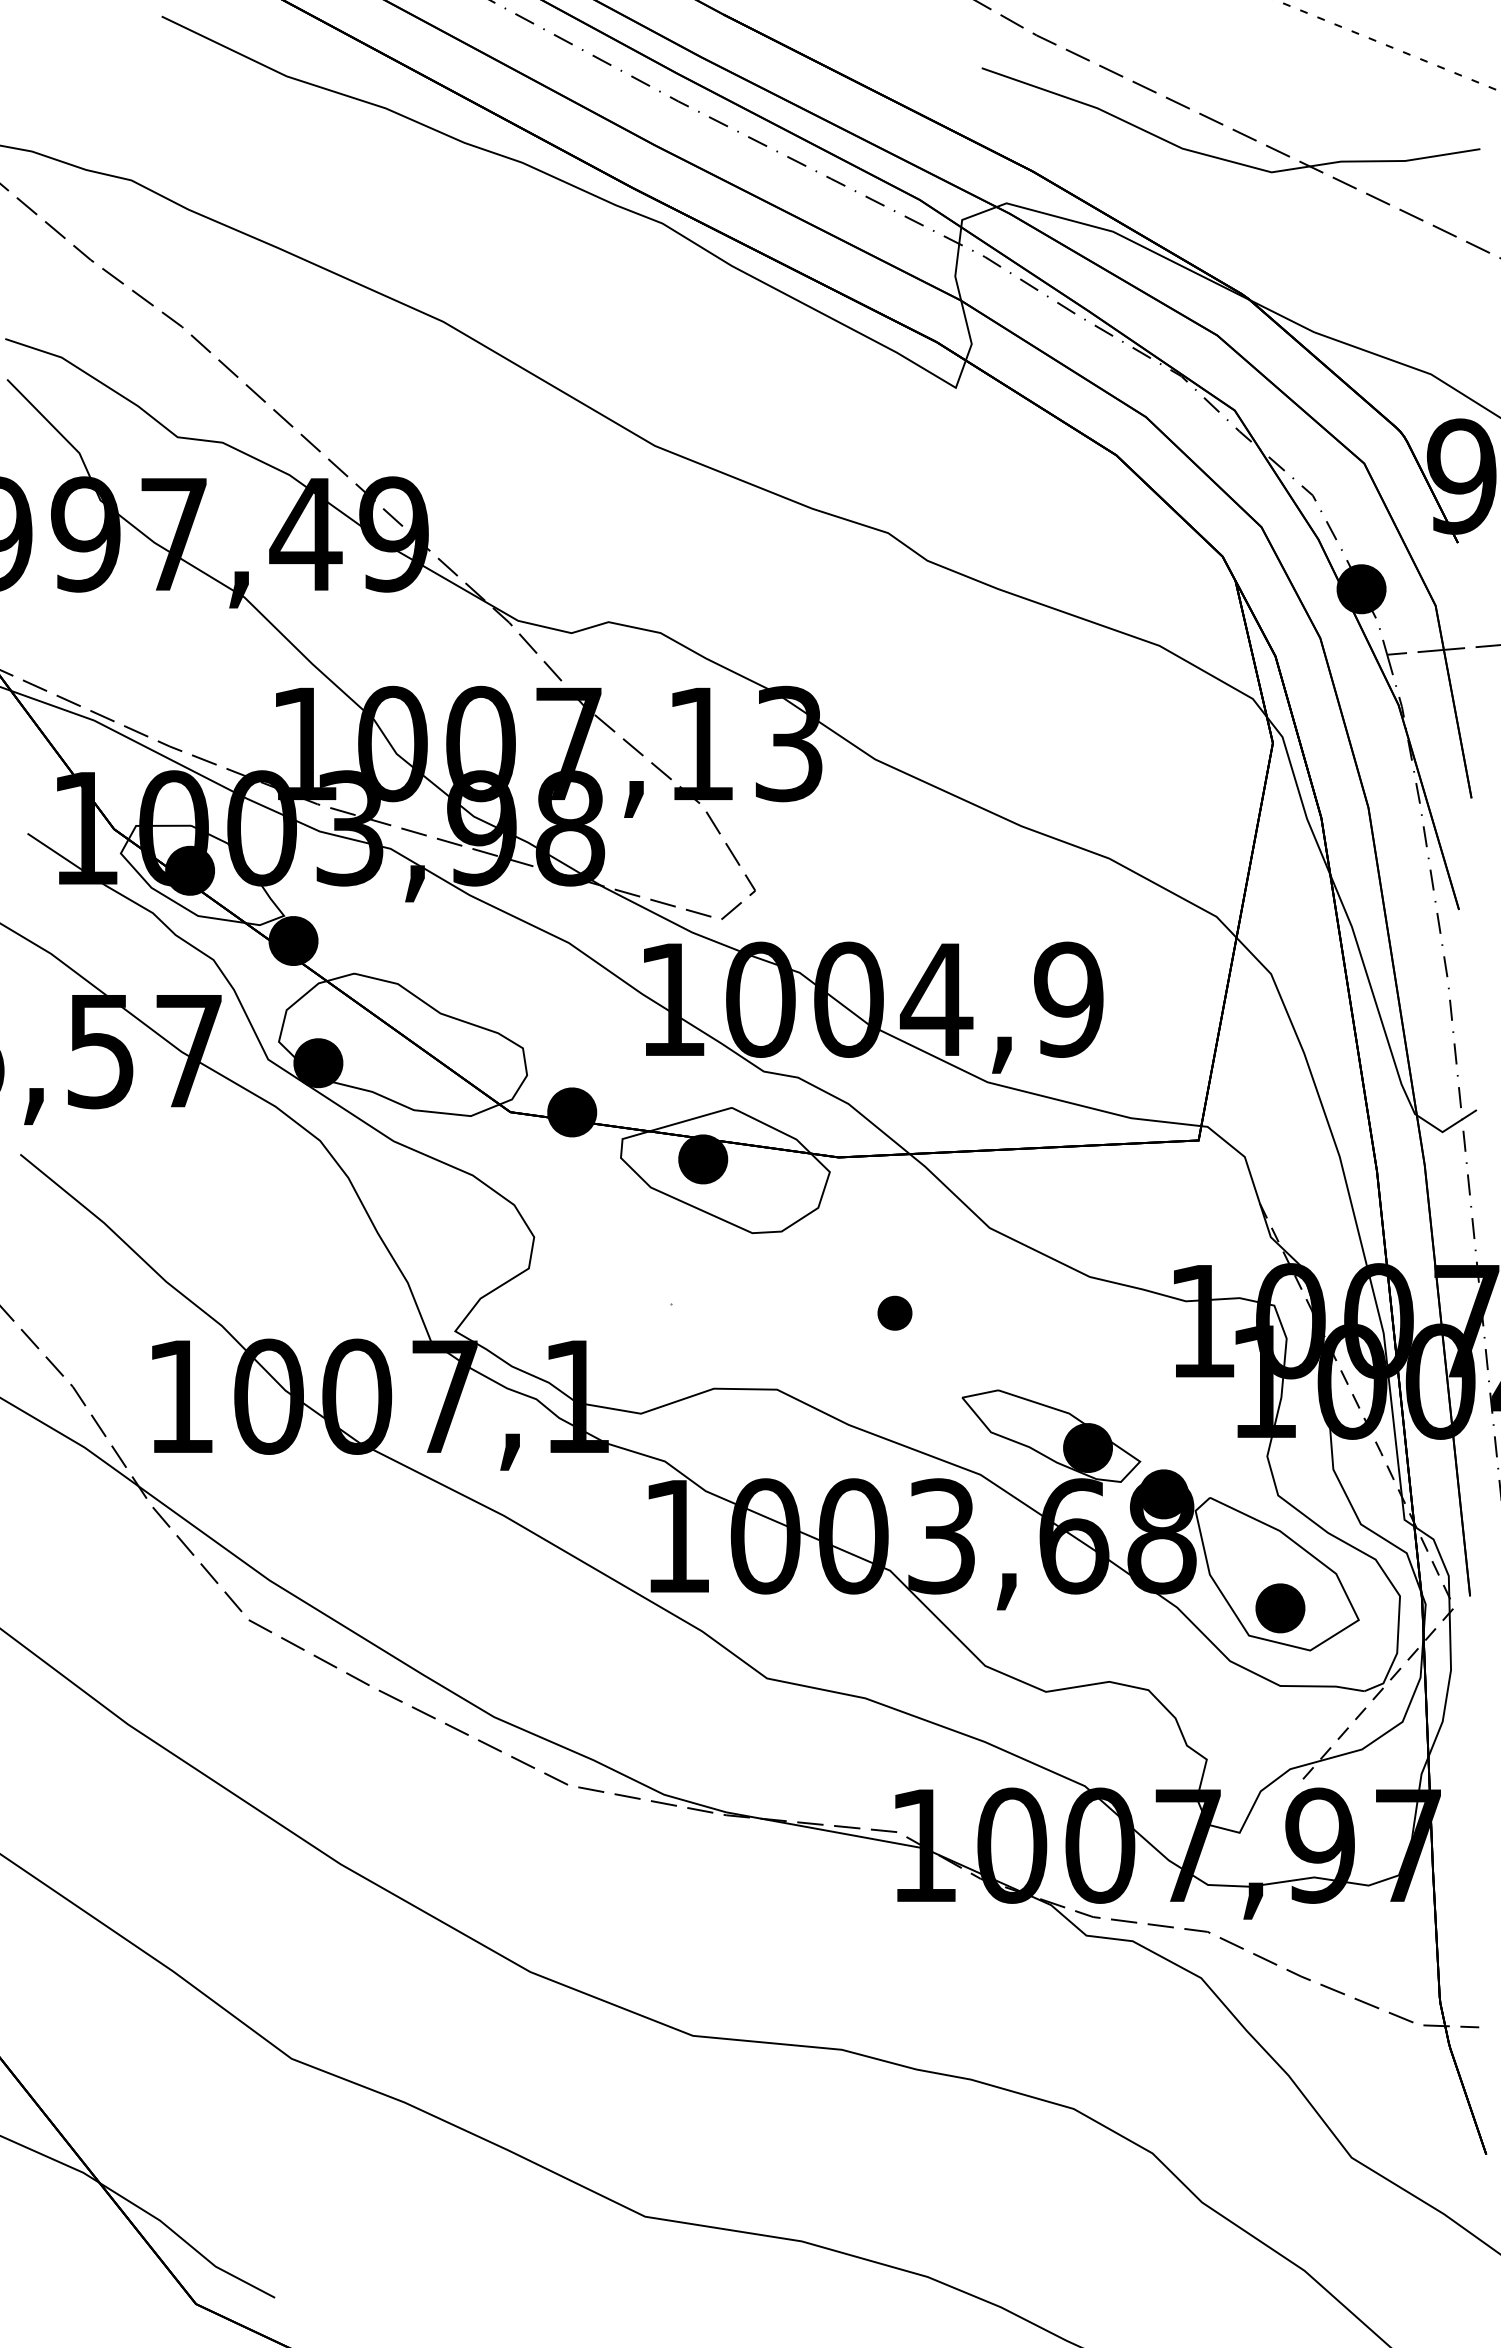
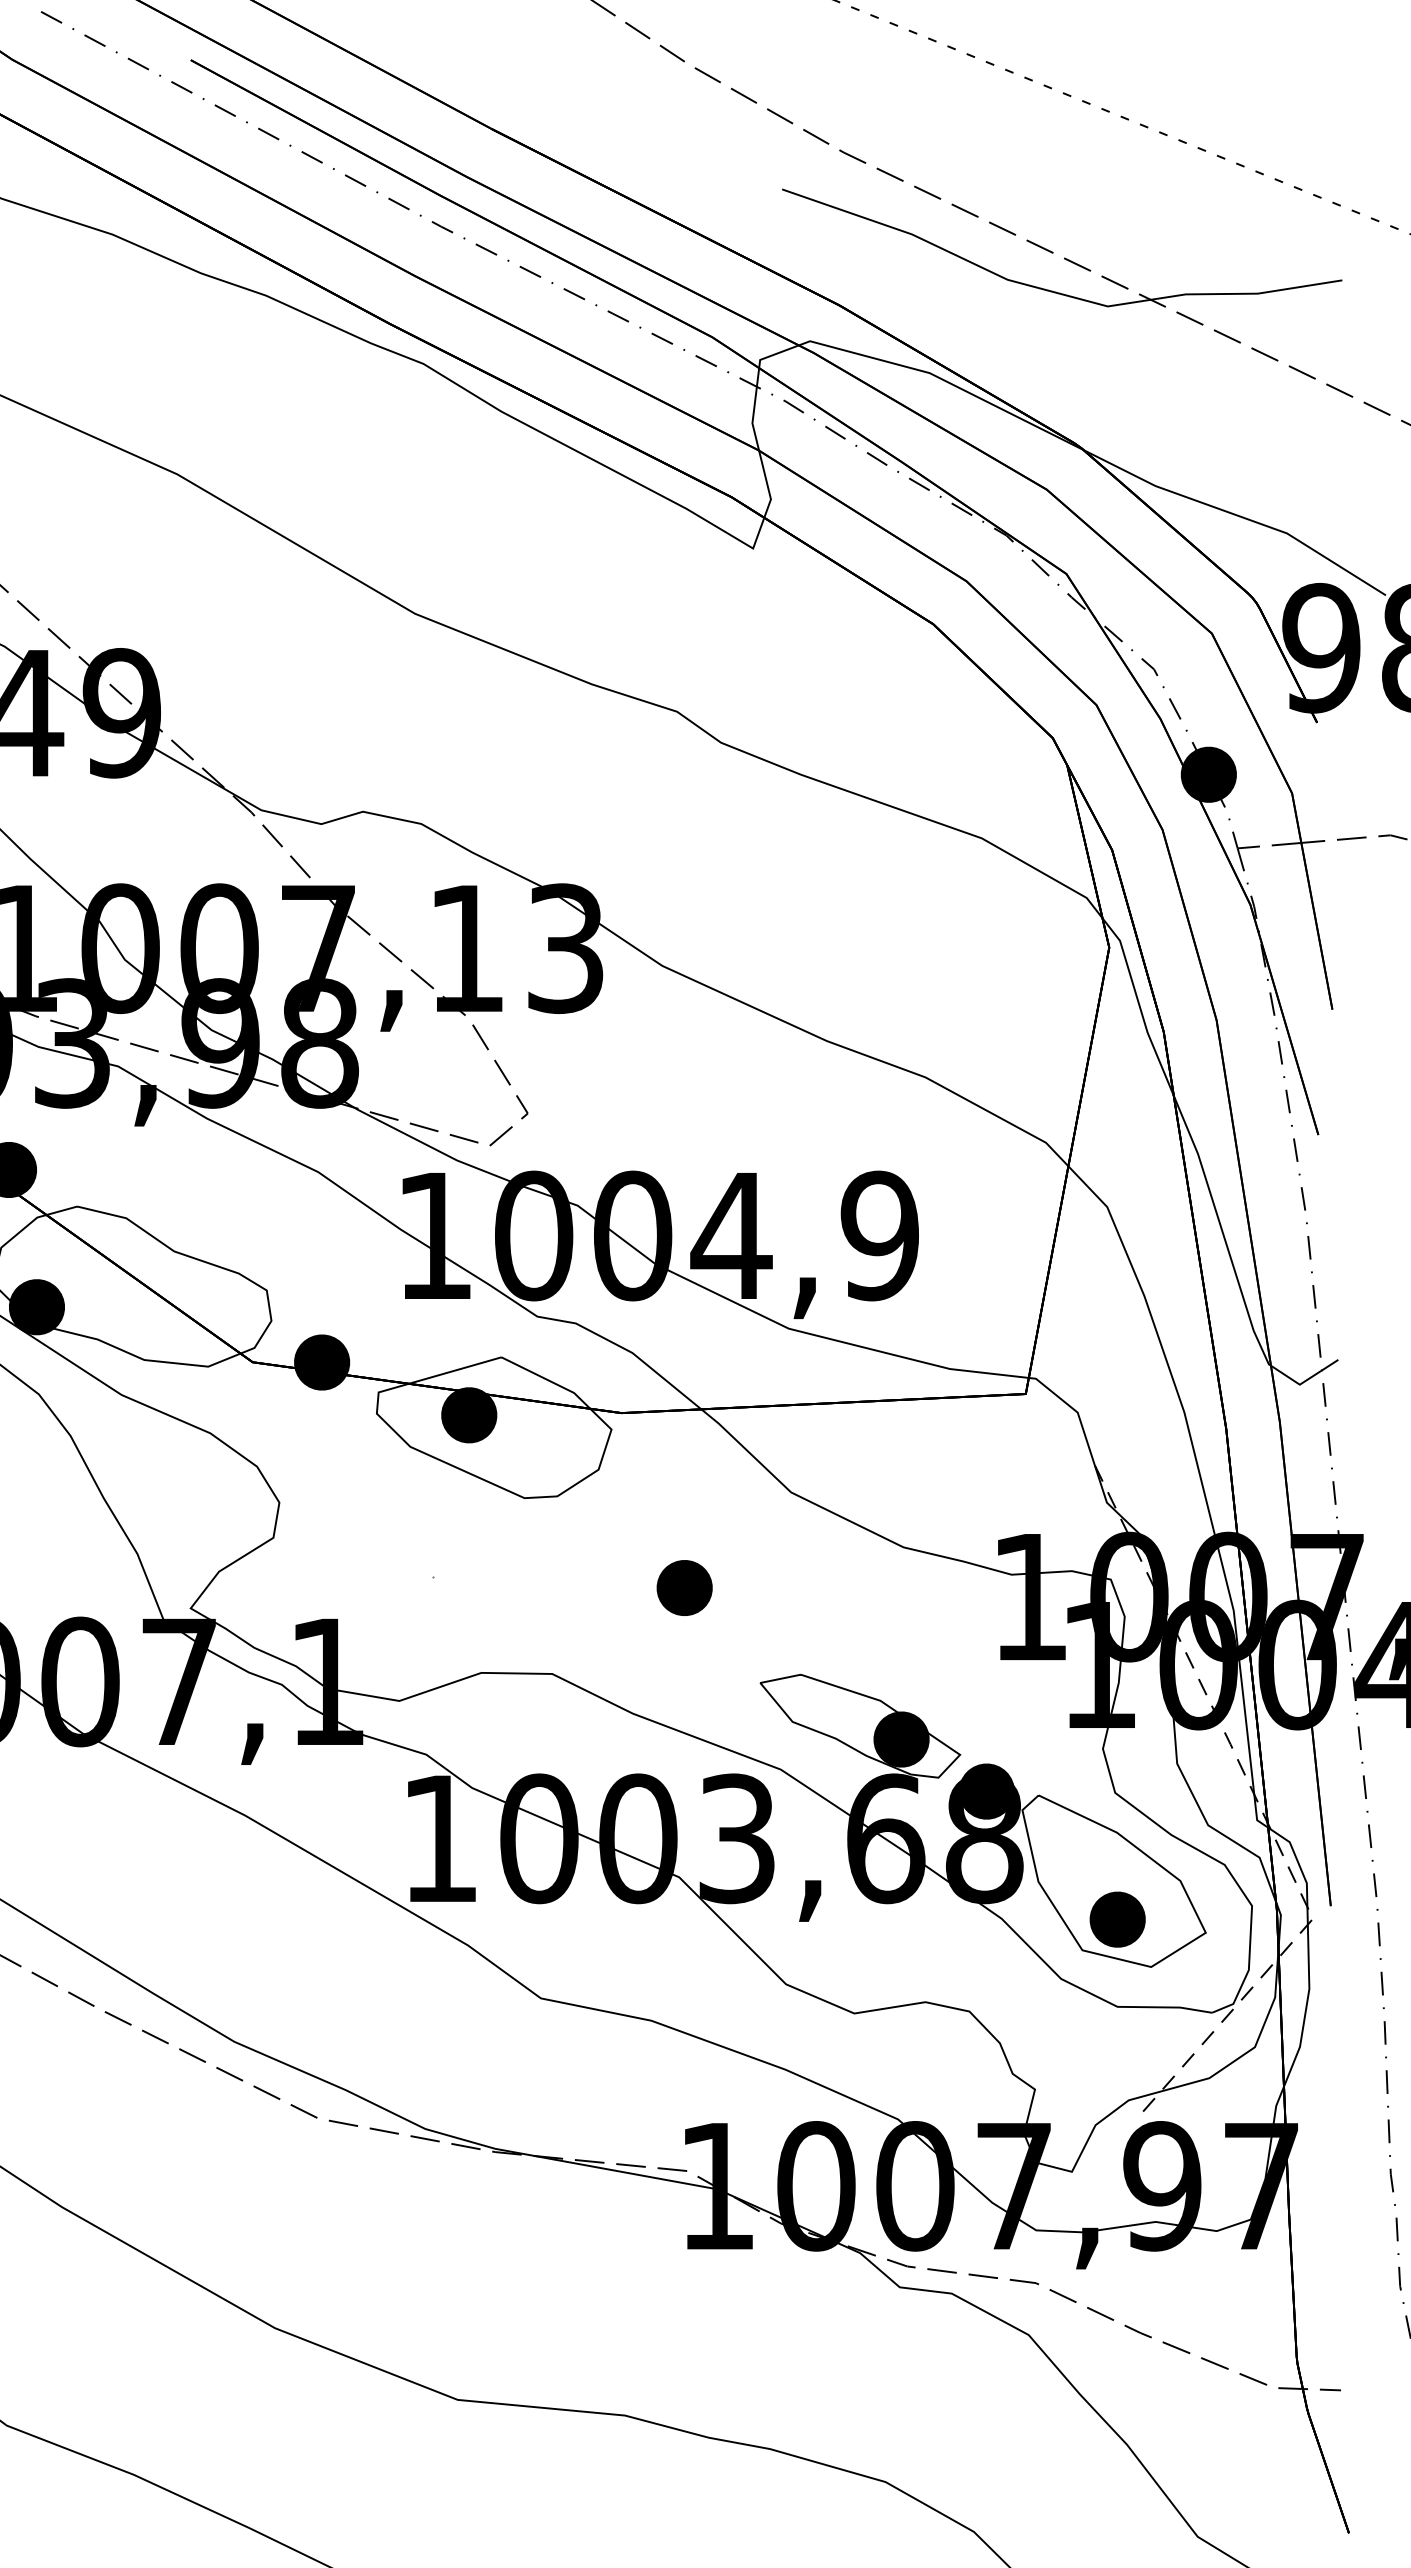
part: (894, 1313) -> (684, 1588), size x1.43

